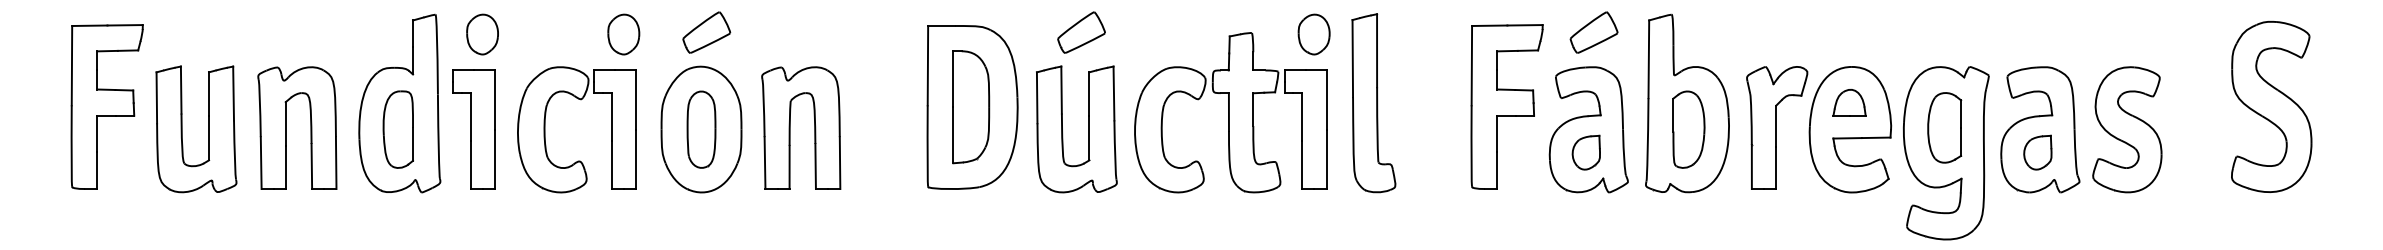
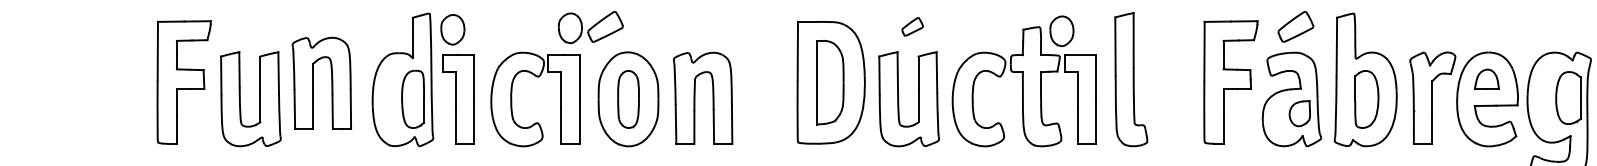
part: (706, 32) -> (605, 26), moved
part: (1081, 32) -> (912, 26), size x0.6
part: (482, 34) -> (452, 29), moved
part: (1313, 34) -> (1061, 31), moved
part: (286, 127) -> (313, 82), moved
part: (1944, 127) -> (1568, 97), moved
part: (397, 129) -> (412, 99), moved
part: (1585, 152) -> (1299, 113), moved

